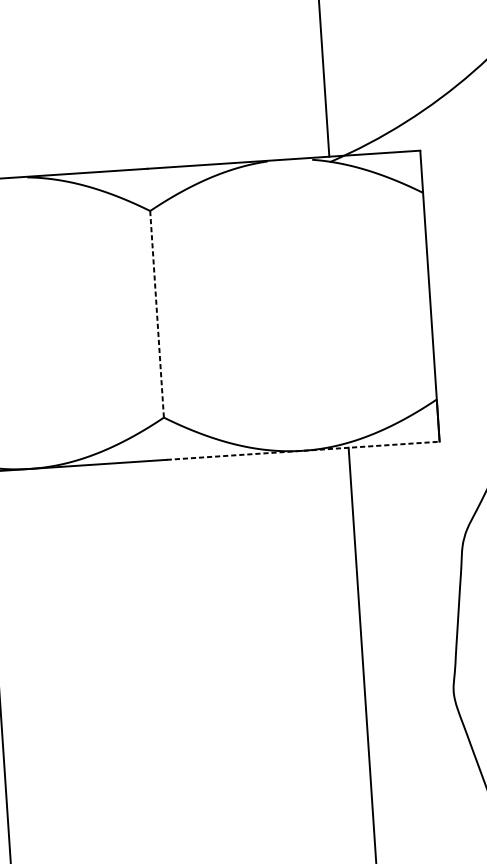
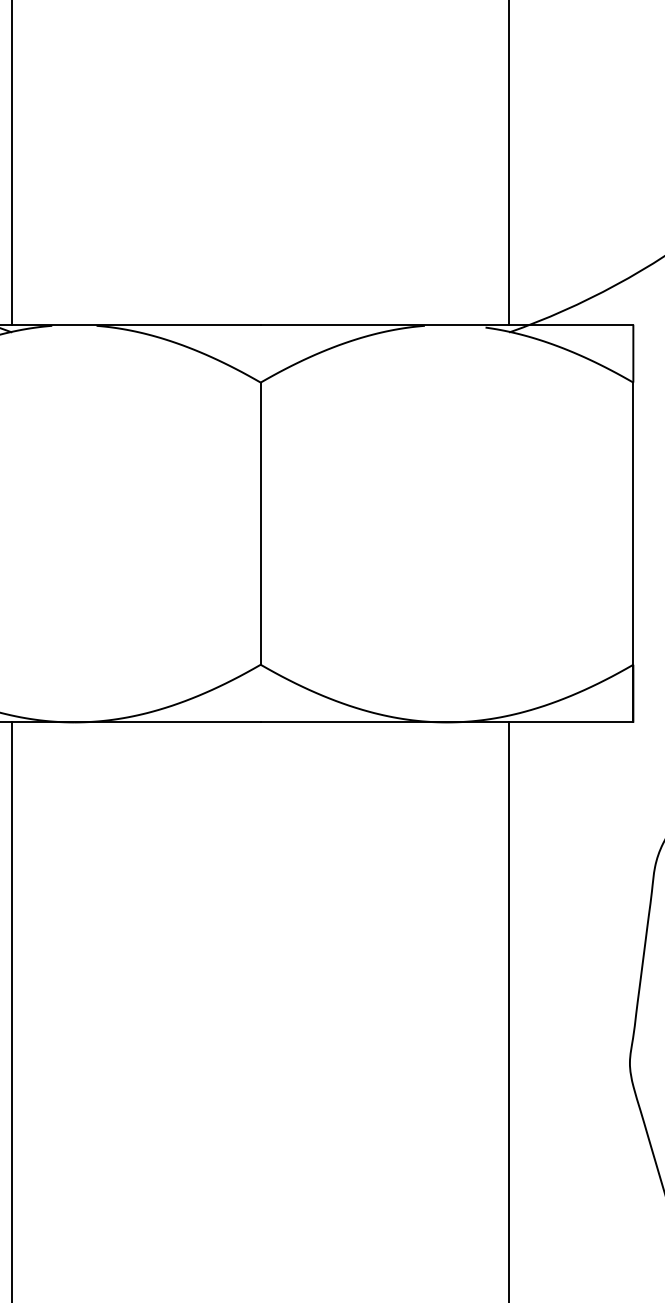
line: (156, 314) -> (260, 524), dashed -> solid
line: (303, 450) -> (447, 722), dashed -> solid

